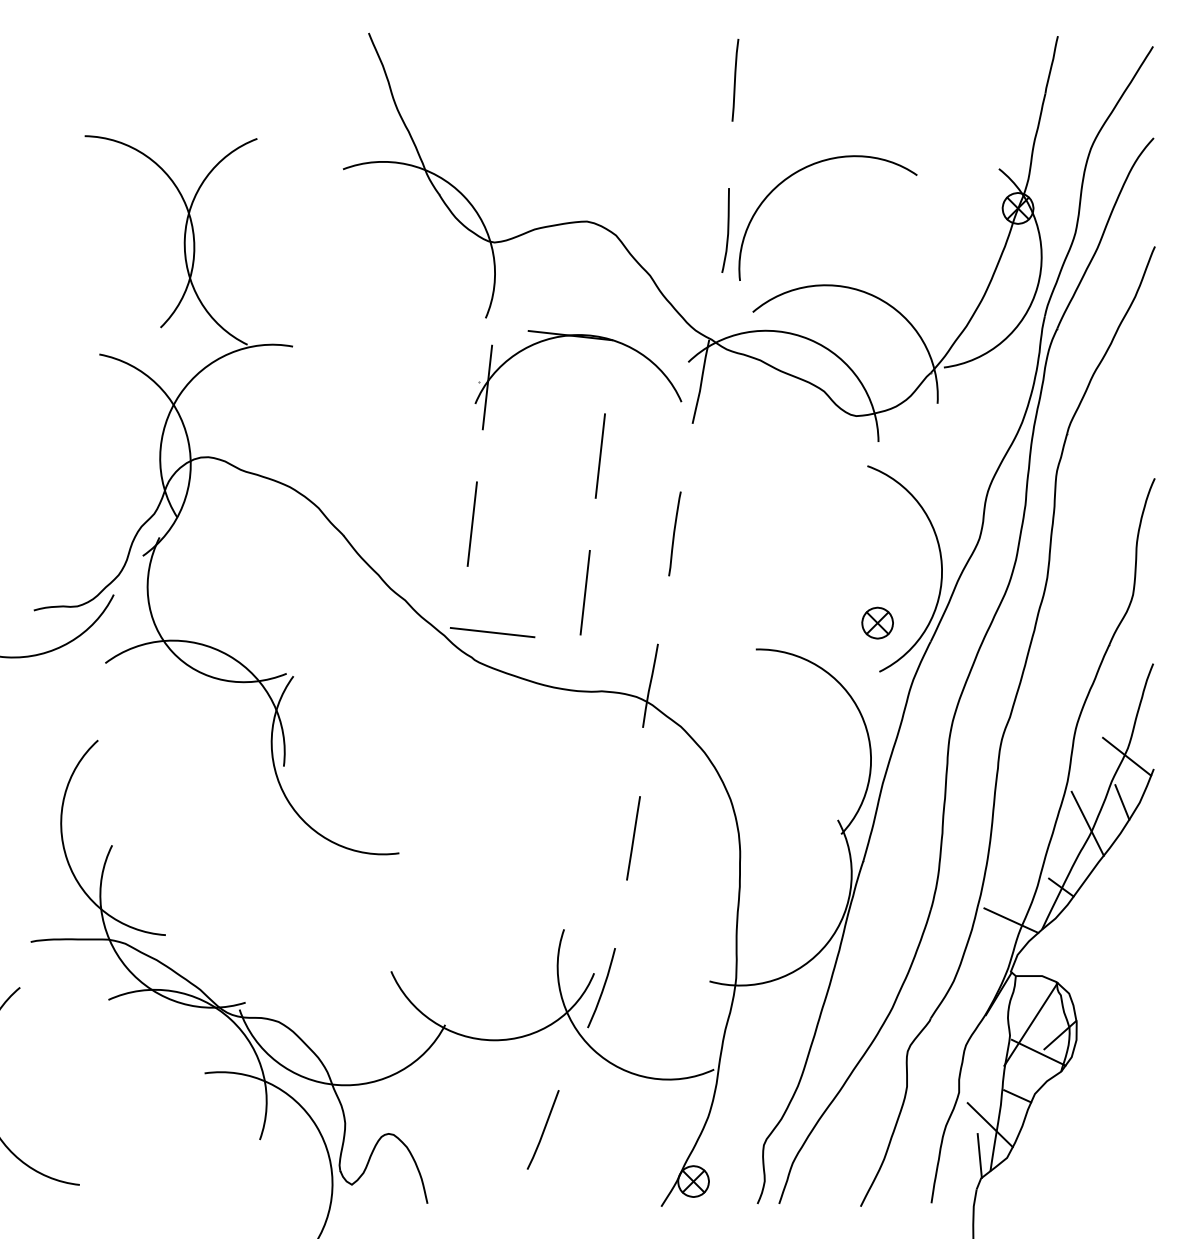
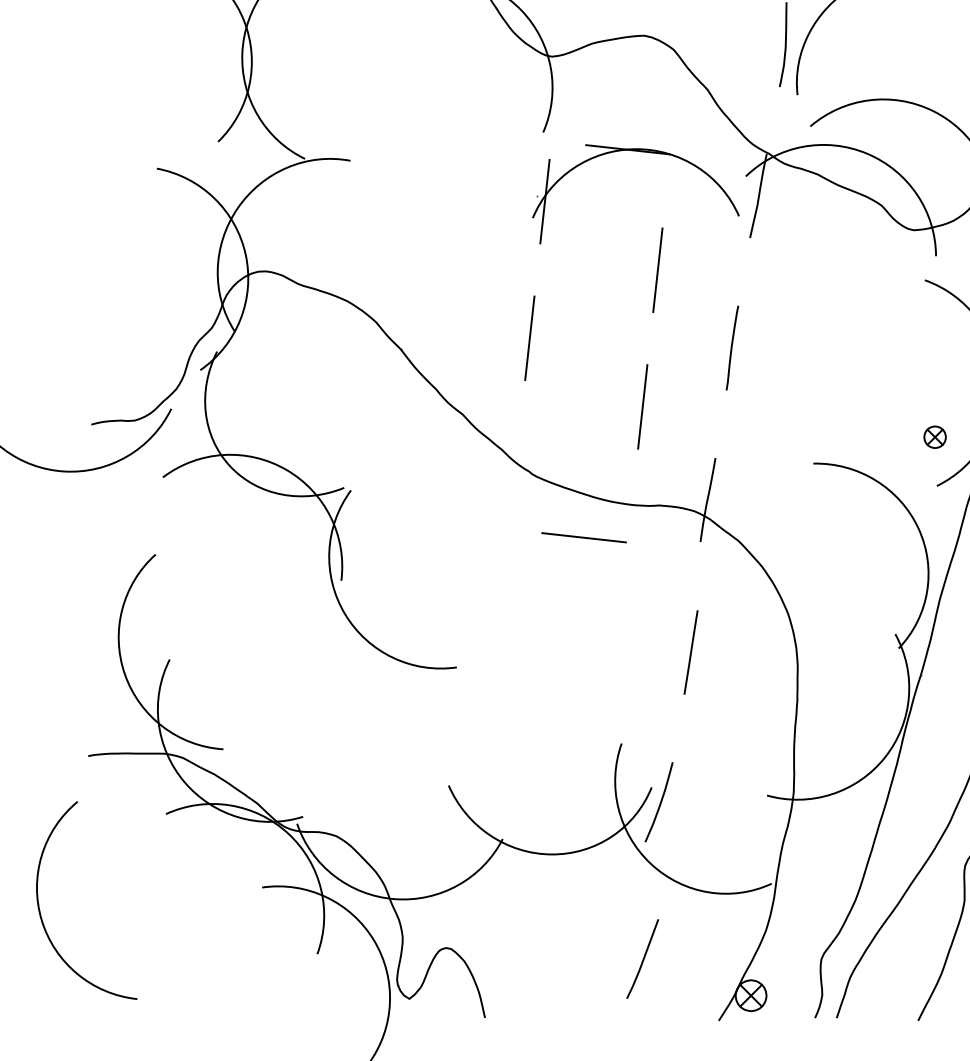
part: (877, 622) -> (935, 436), size x0.7
line: (492, 632) -> (584, 537), moved
curve: (543, 1129) -> (643, 958), moved

